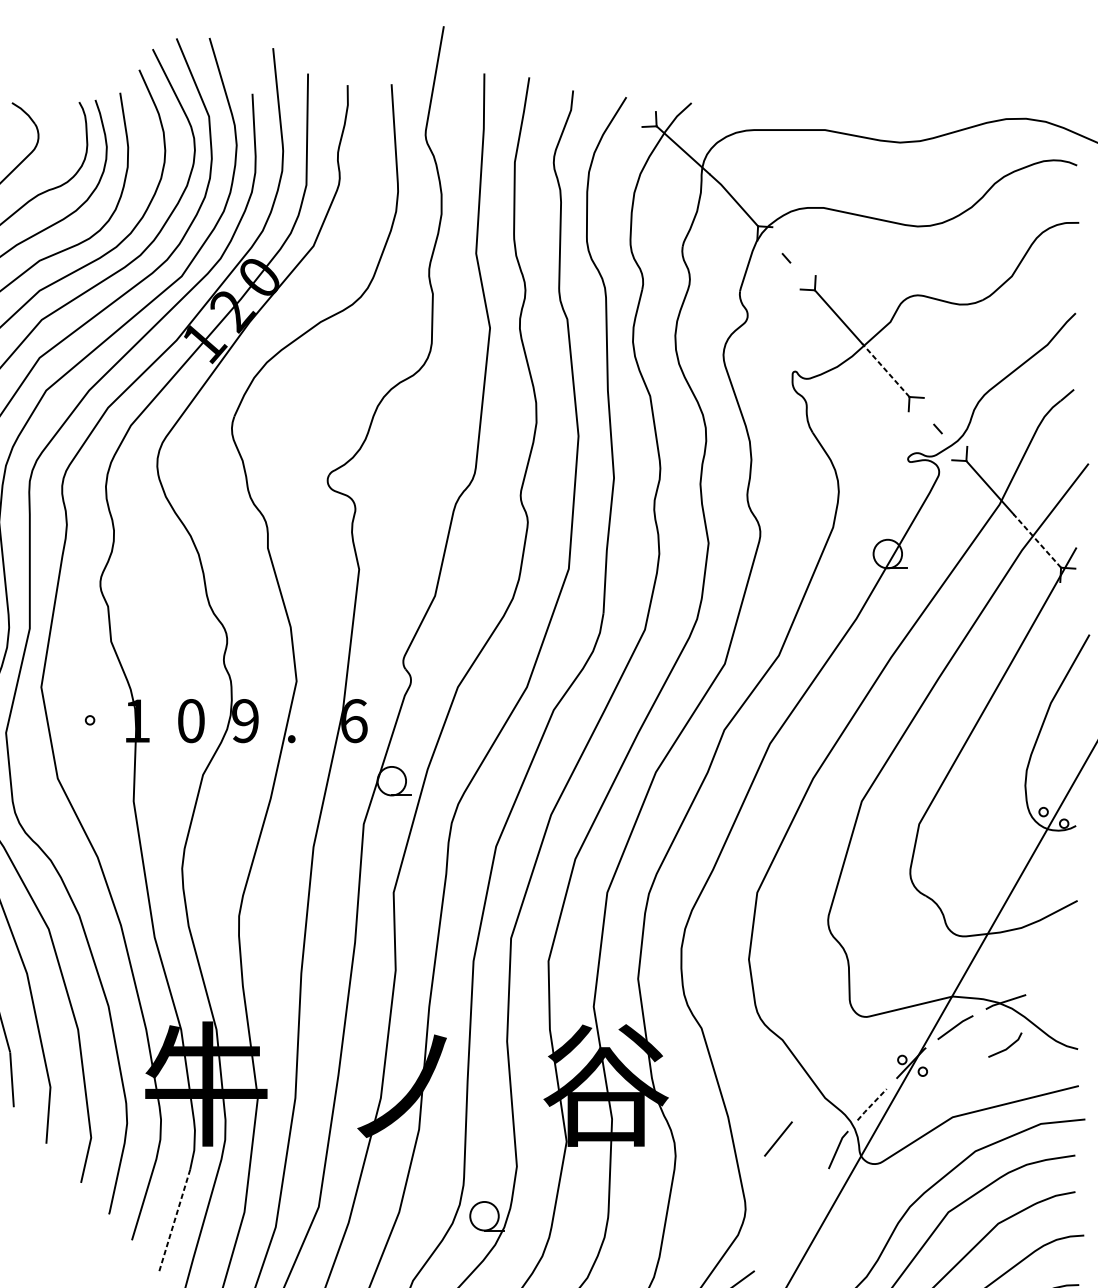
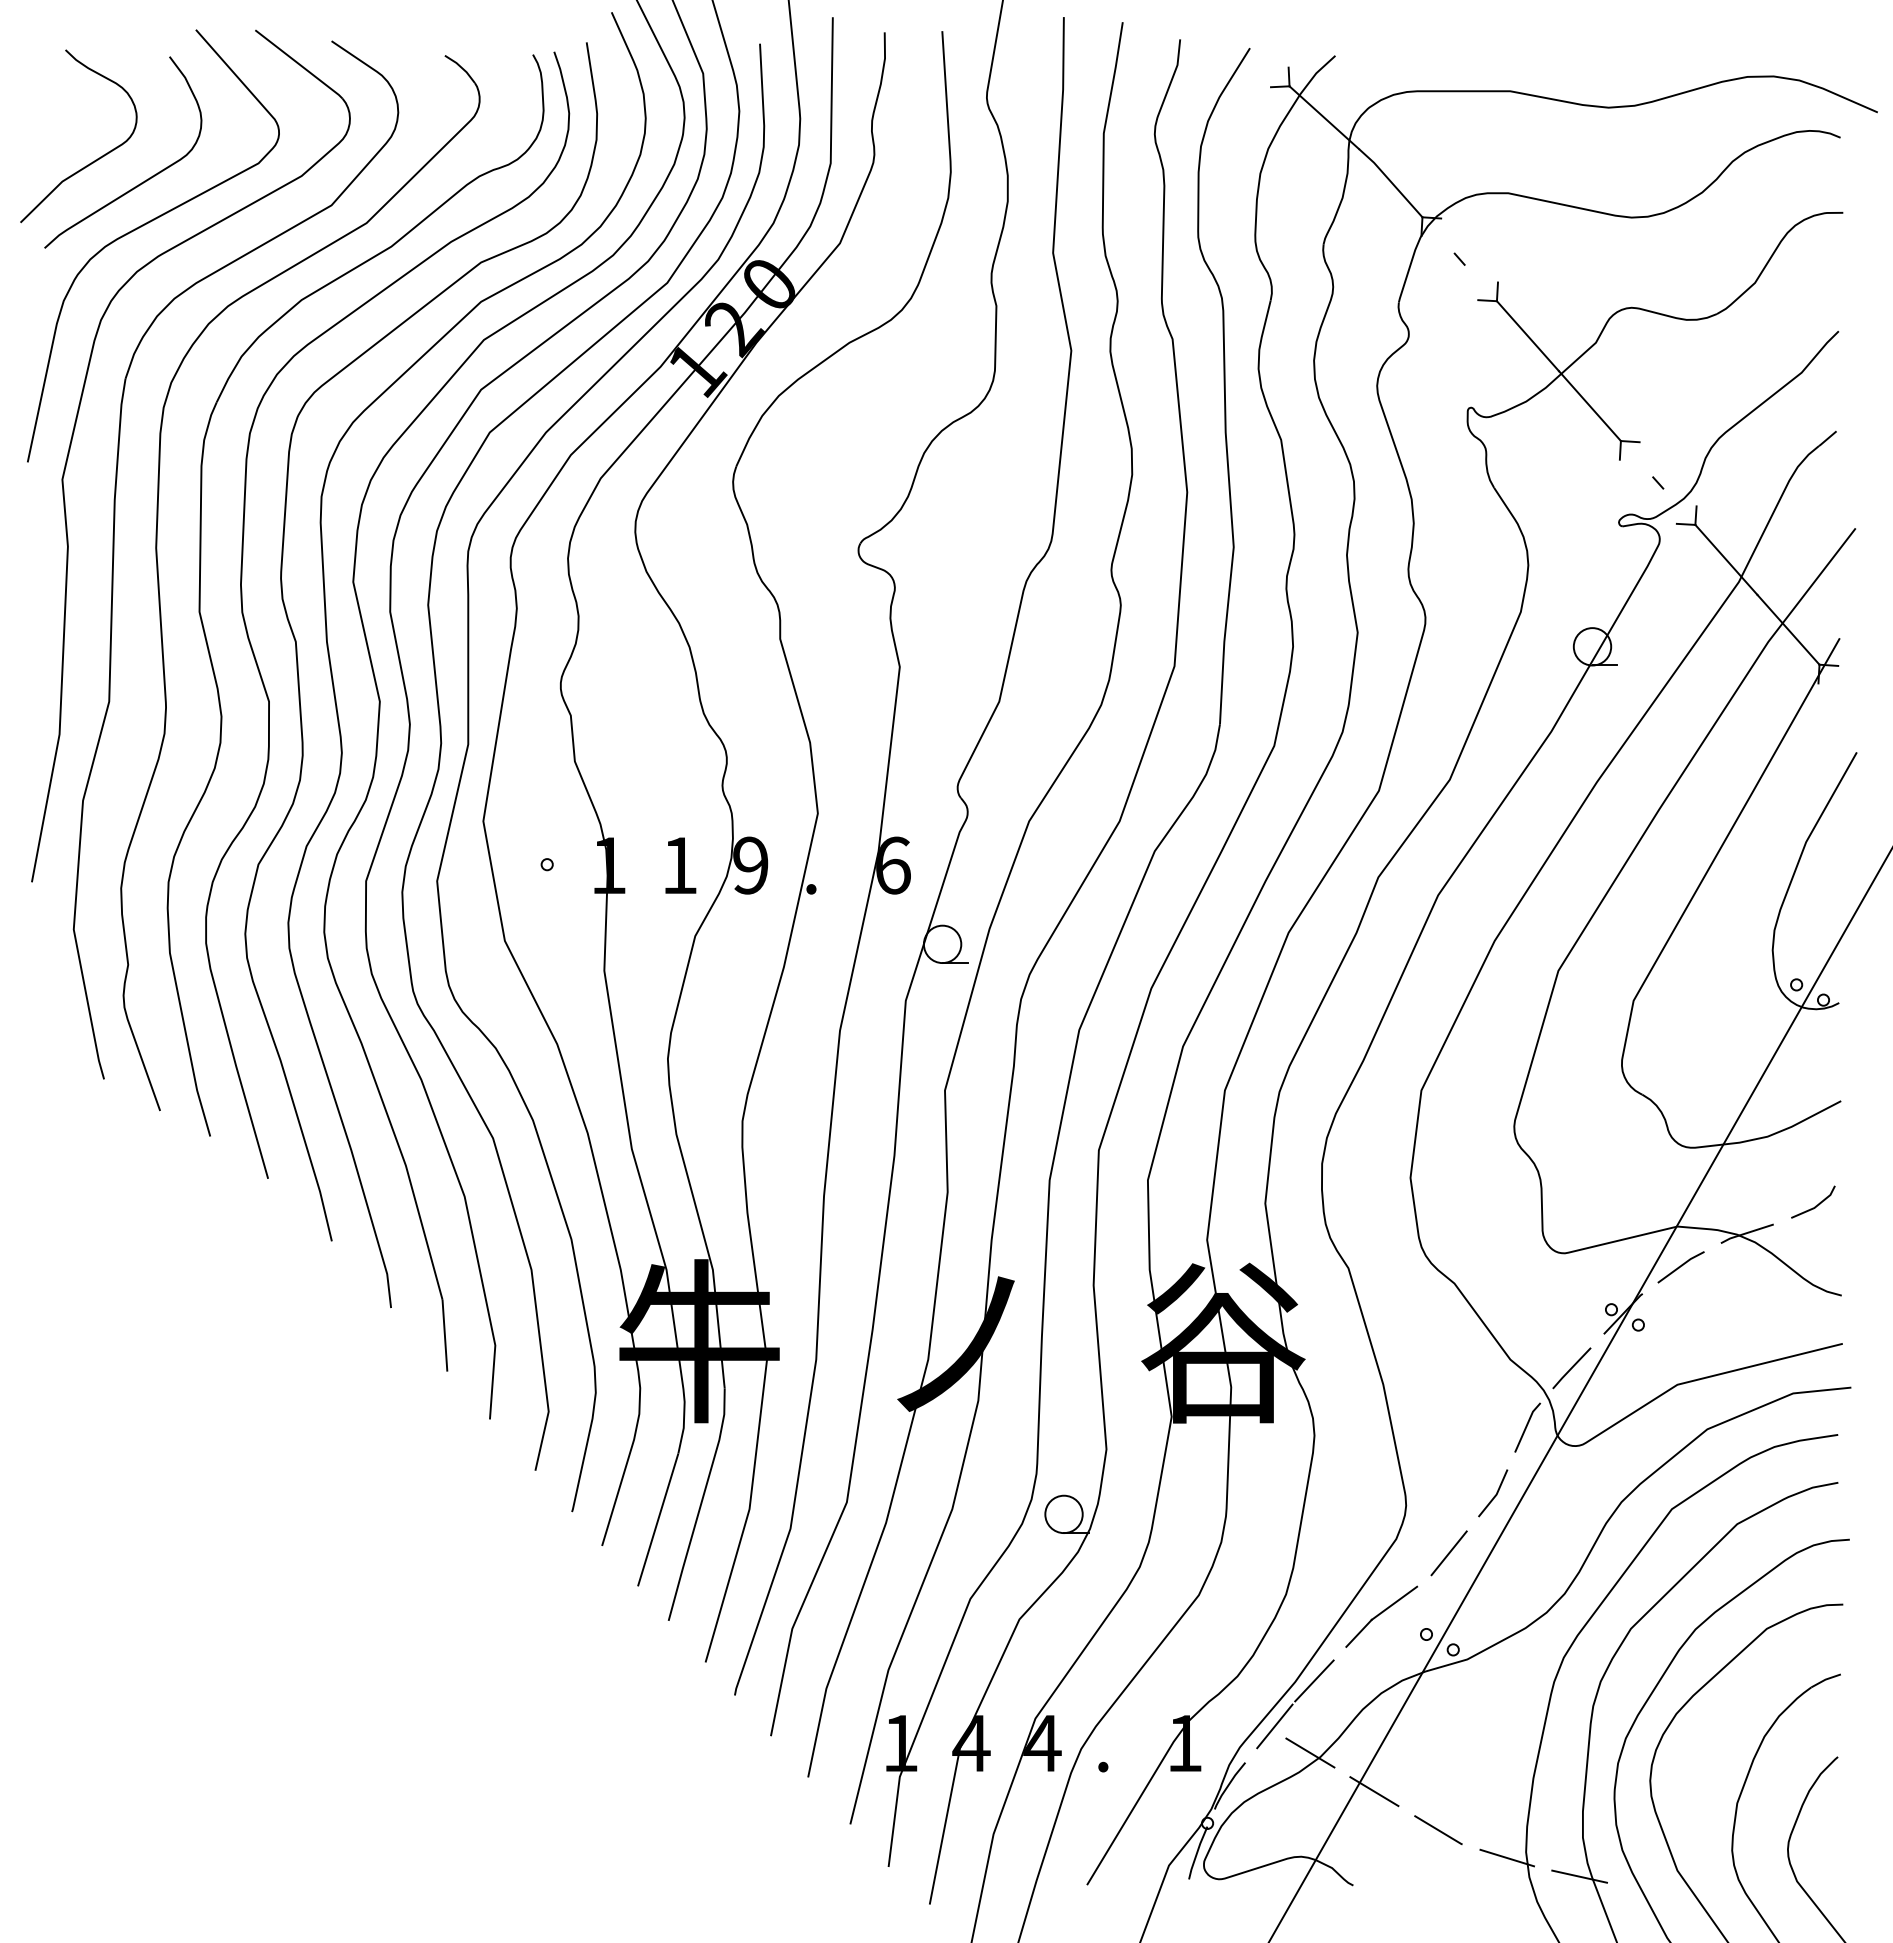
line: (885, 370) -> (1589, 406), dashed -> solid
line: (1037, 540) -> (1788, 629), dashed -> solid
text: (191, 720) -> (679, 865), 0 -> 1
line: (1006, 1047) -> (1815, 1205), moved
line: (871, 1104) -> (1571, 1368), dashed -> solid
line: (777, 1139) -> (1448, 1553), moved
line: (813, 1201) -> (1495, 1494), added
line: (175, 1220) -> (658, 1519), dashed -> solid

